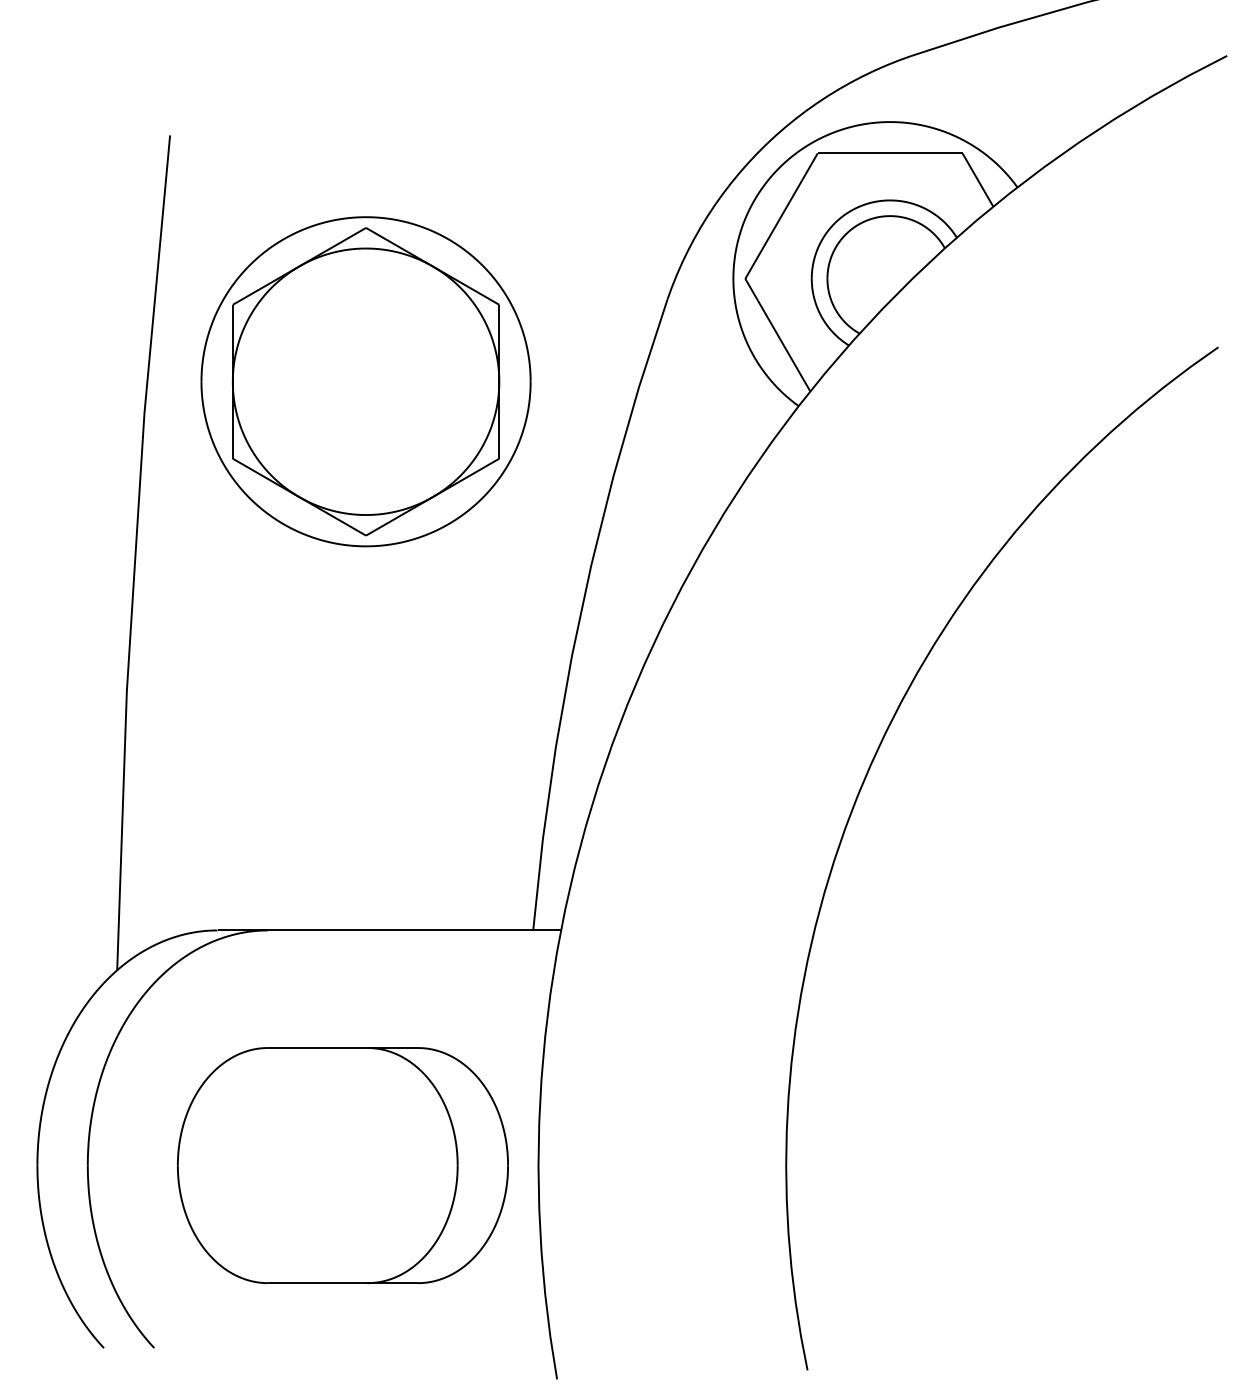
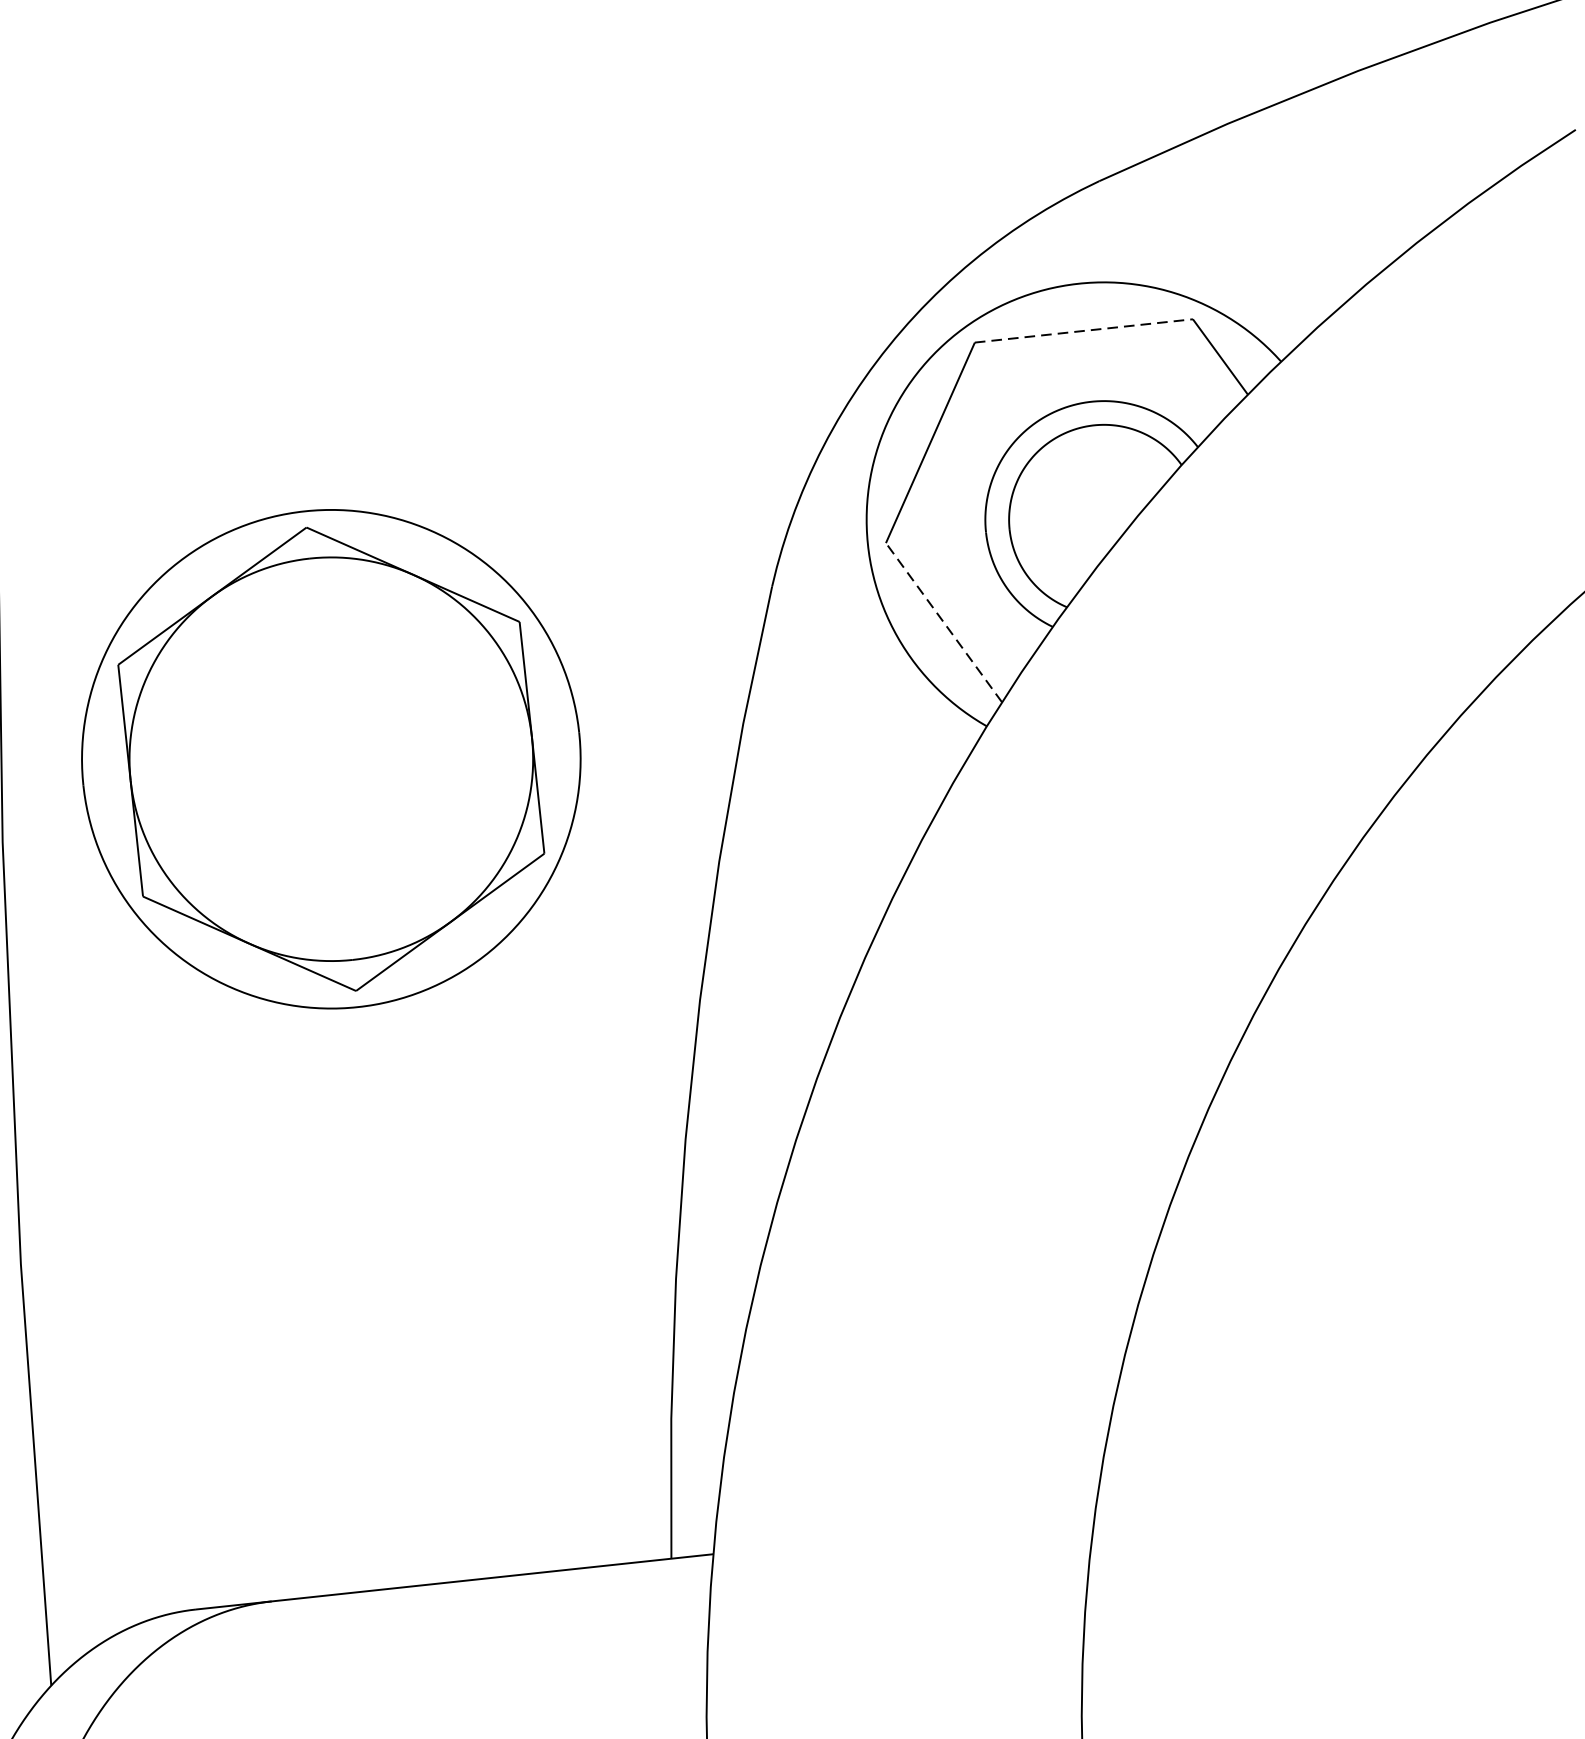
line: (890, 153) -> (1084, 331), solid -> dashed
line: (777, 335) -> (943, 623), solid -> dashed

